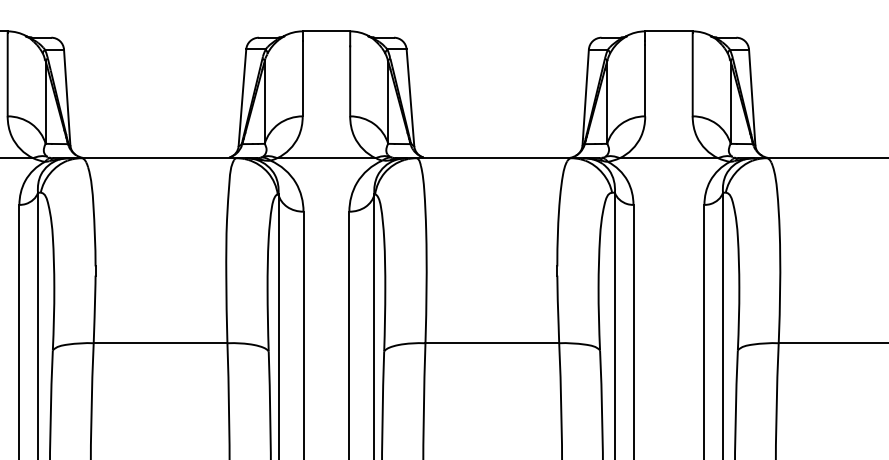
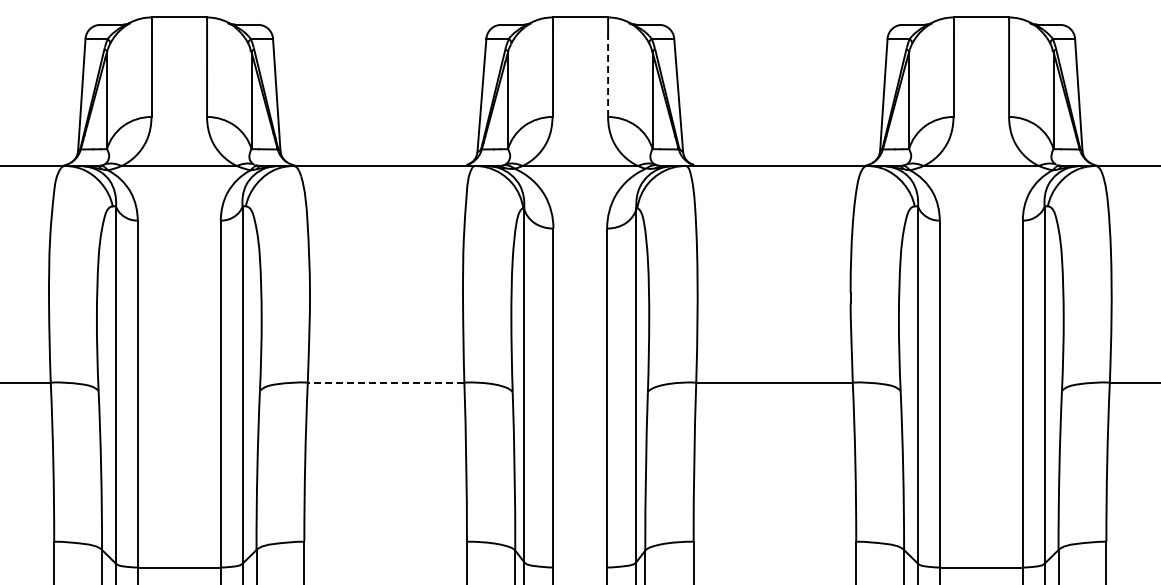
line: (350, 80) -> (608, 75), solid -> dashed
line: (160, 343) -> (385, 382), solid -> dashed

